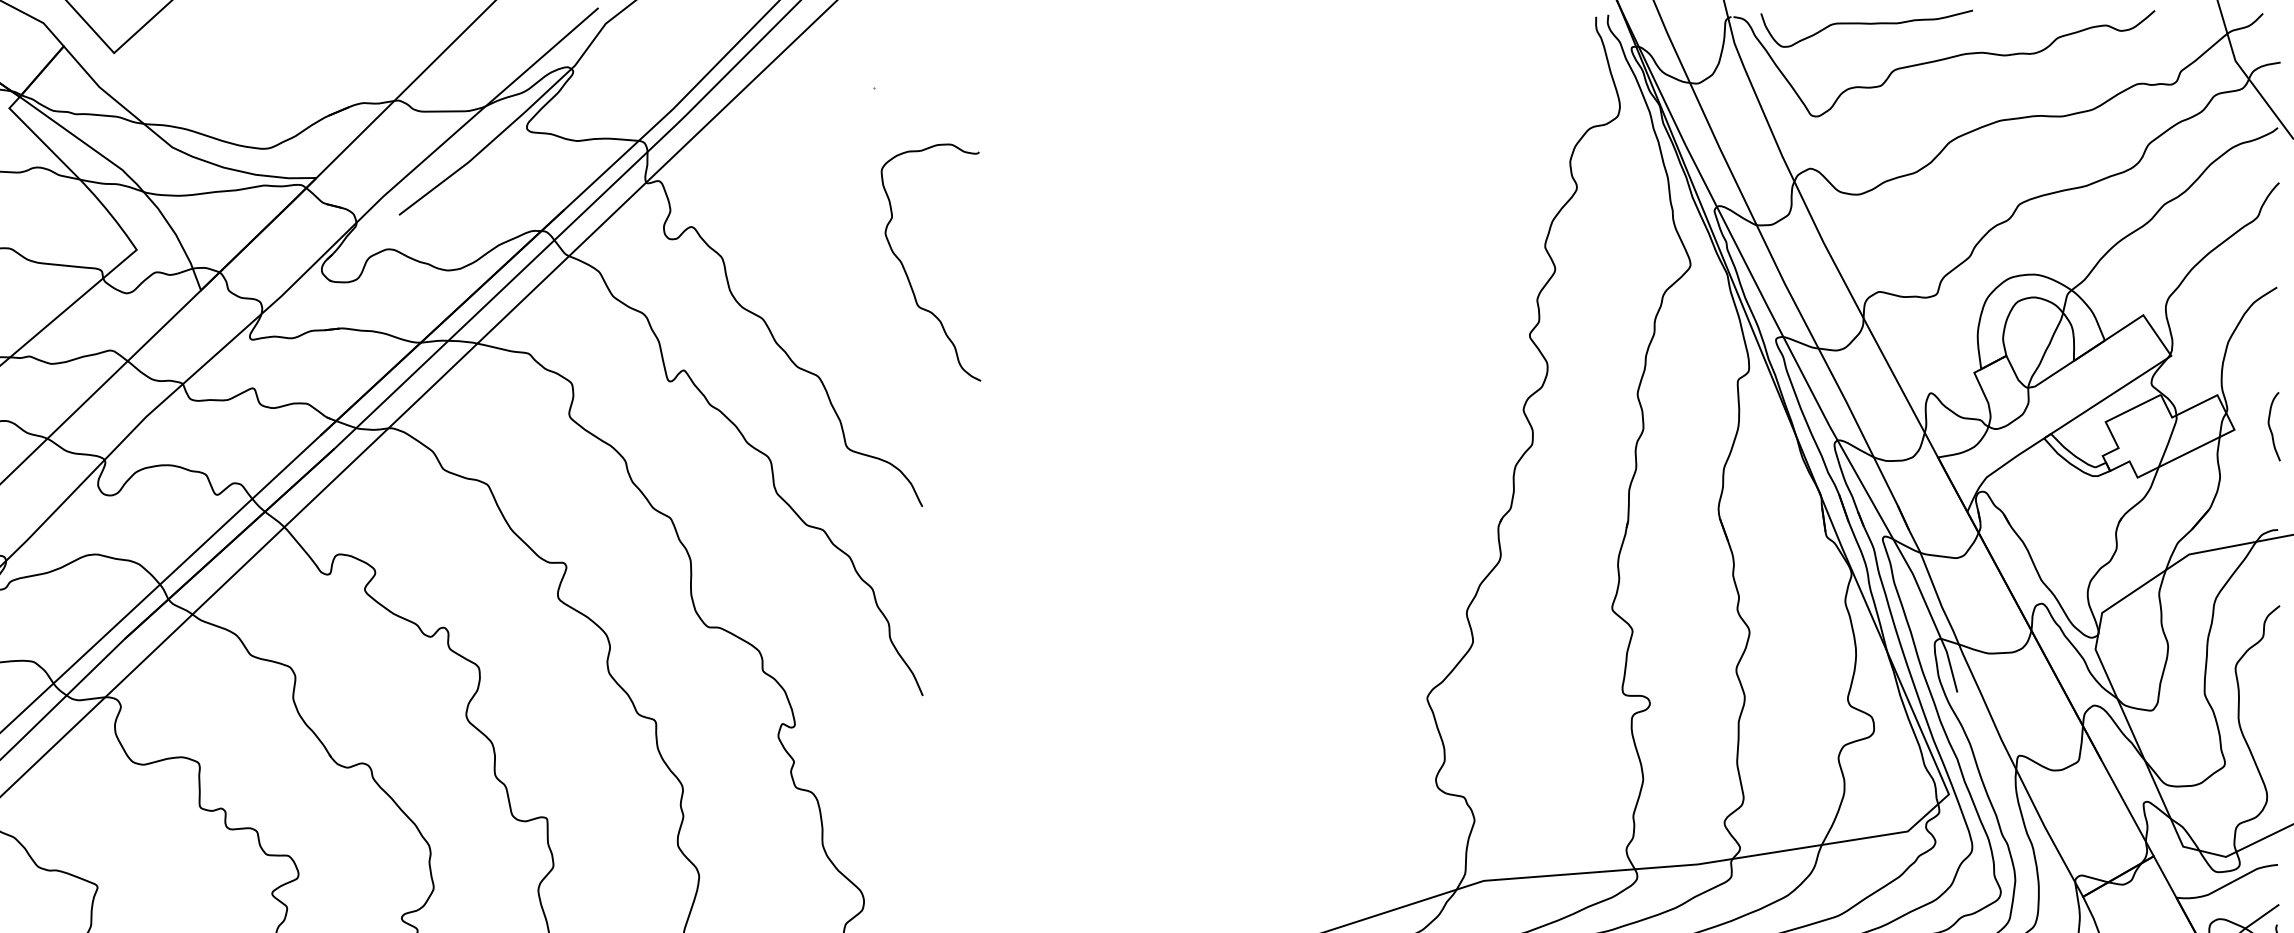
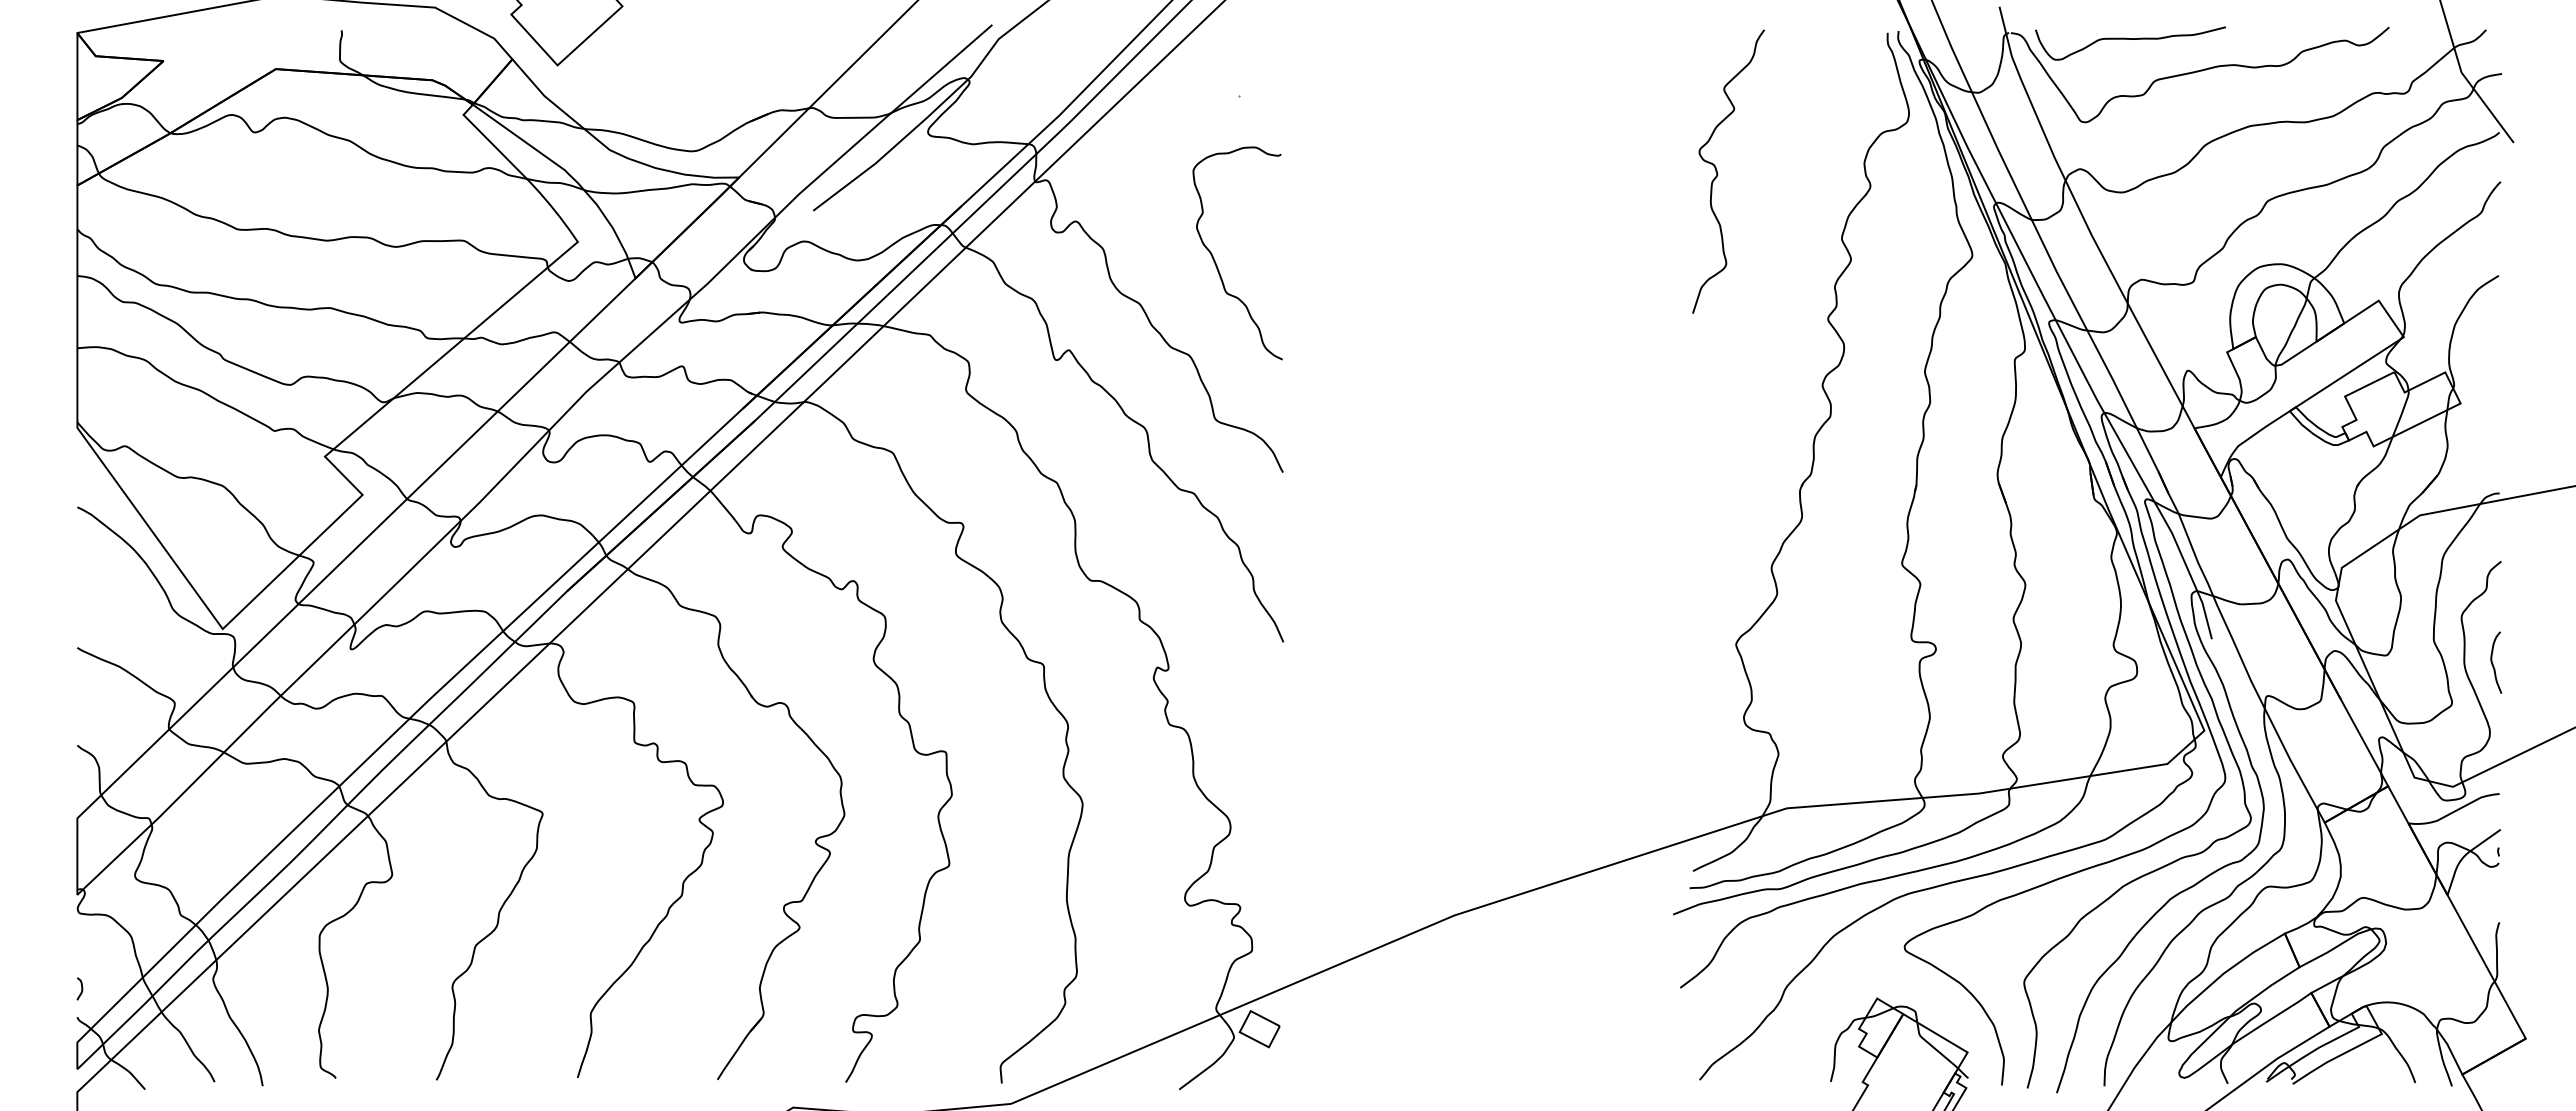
curve: (1407, 173) -> (1718, 173), added
curve: (906, 270) -> (1215, 260), moved
curve: (2271, 427) -> (2493, 663), moved

